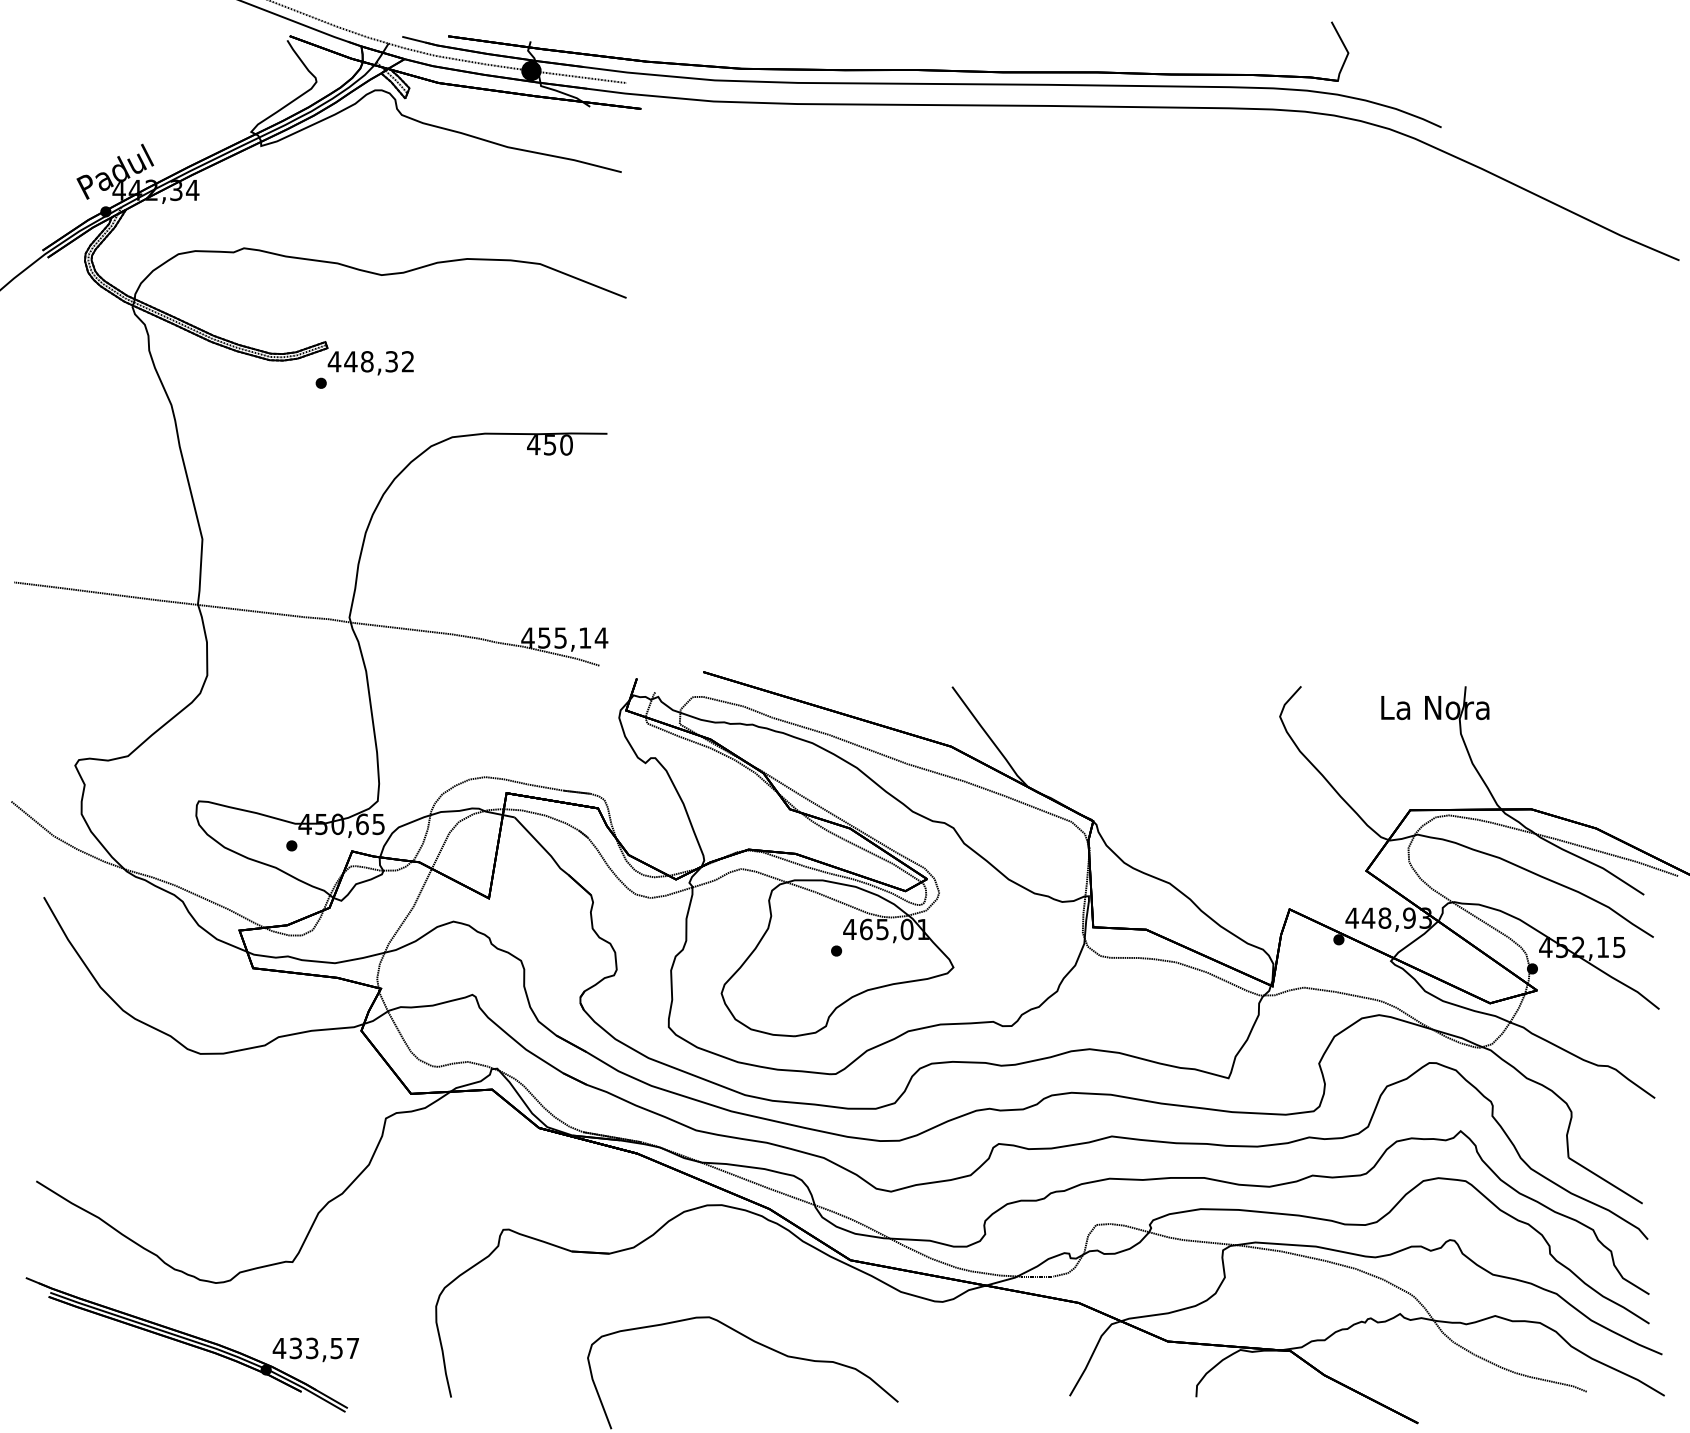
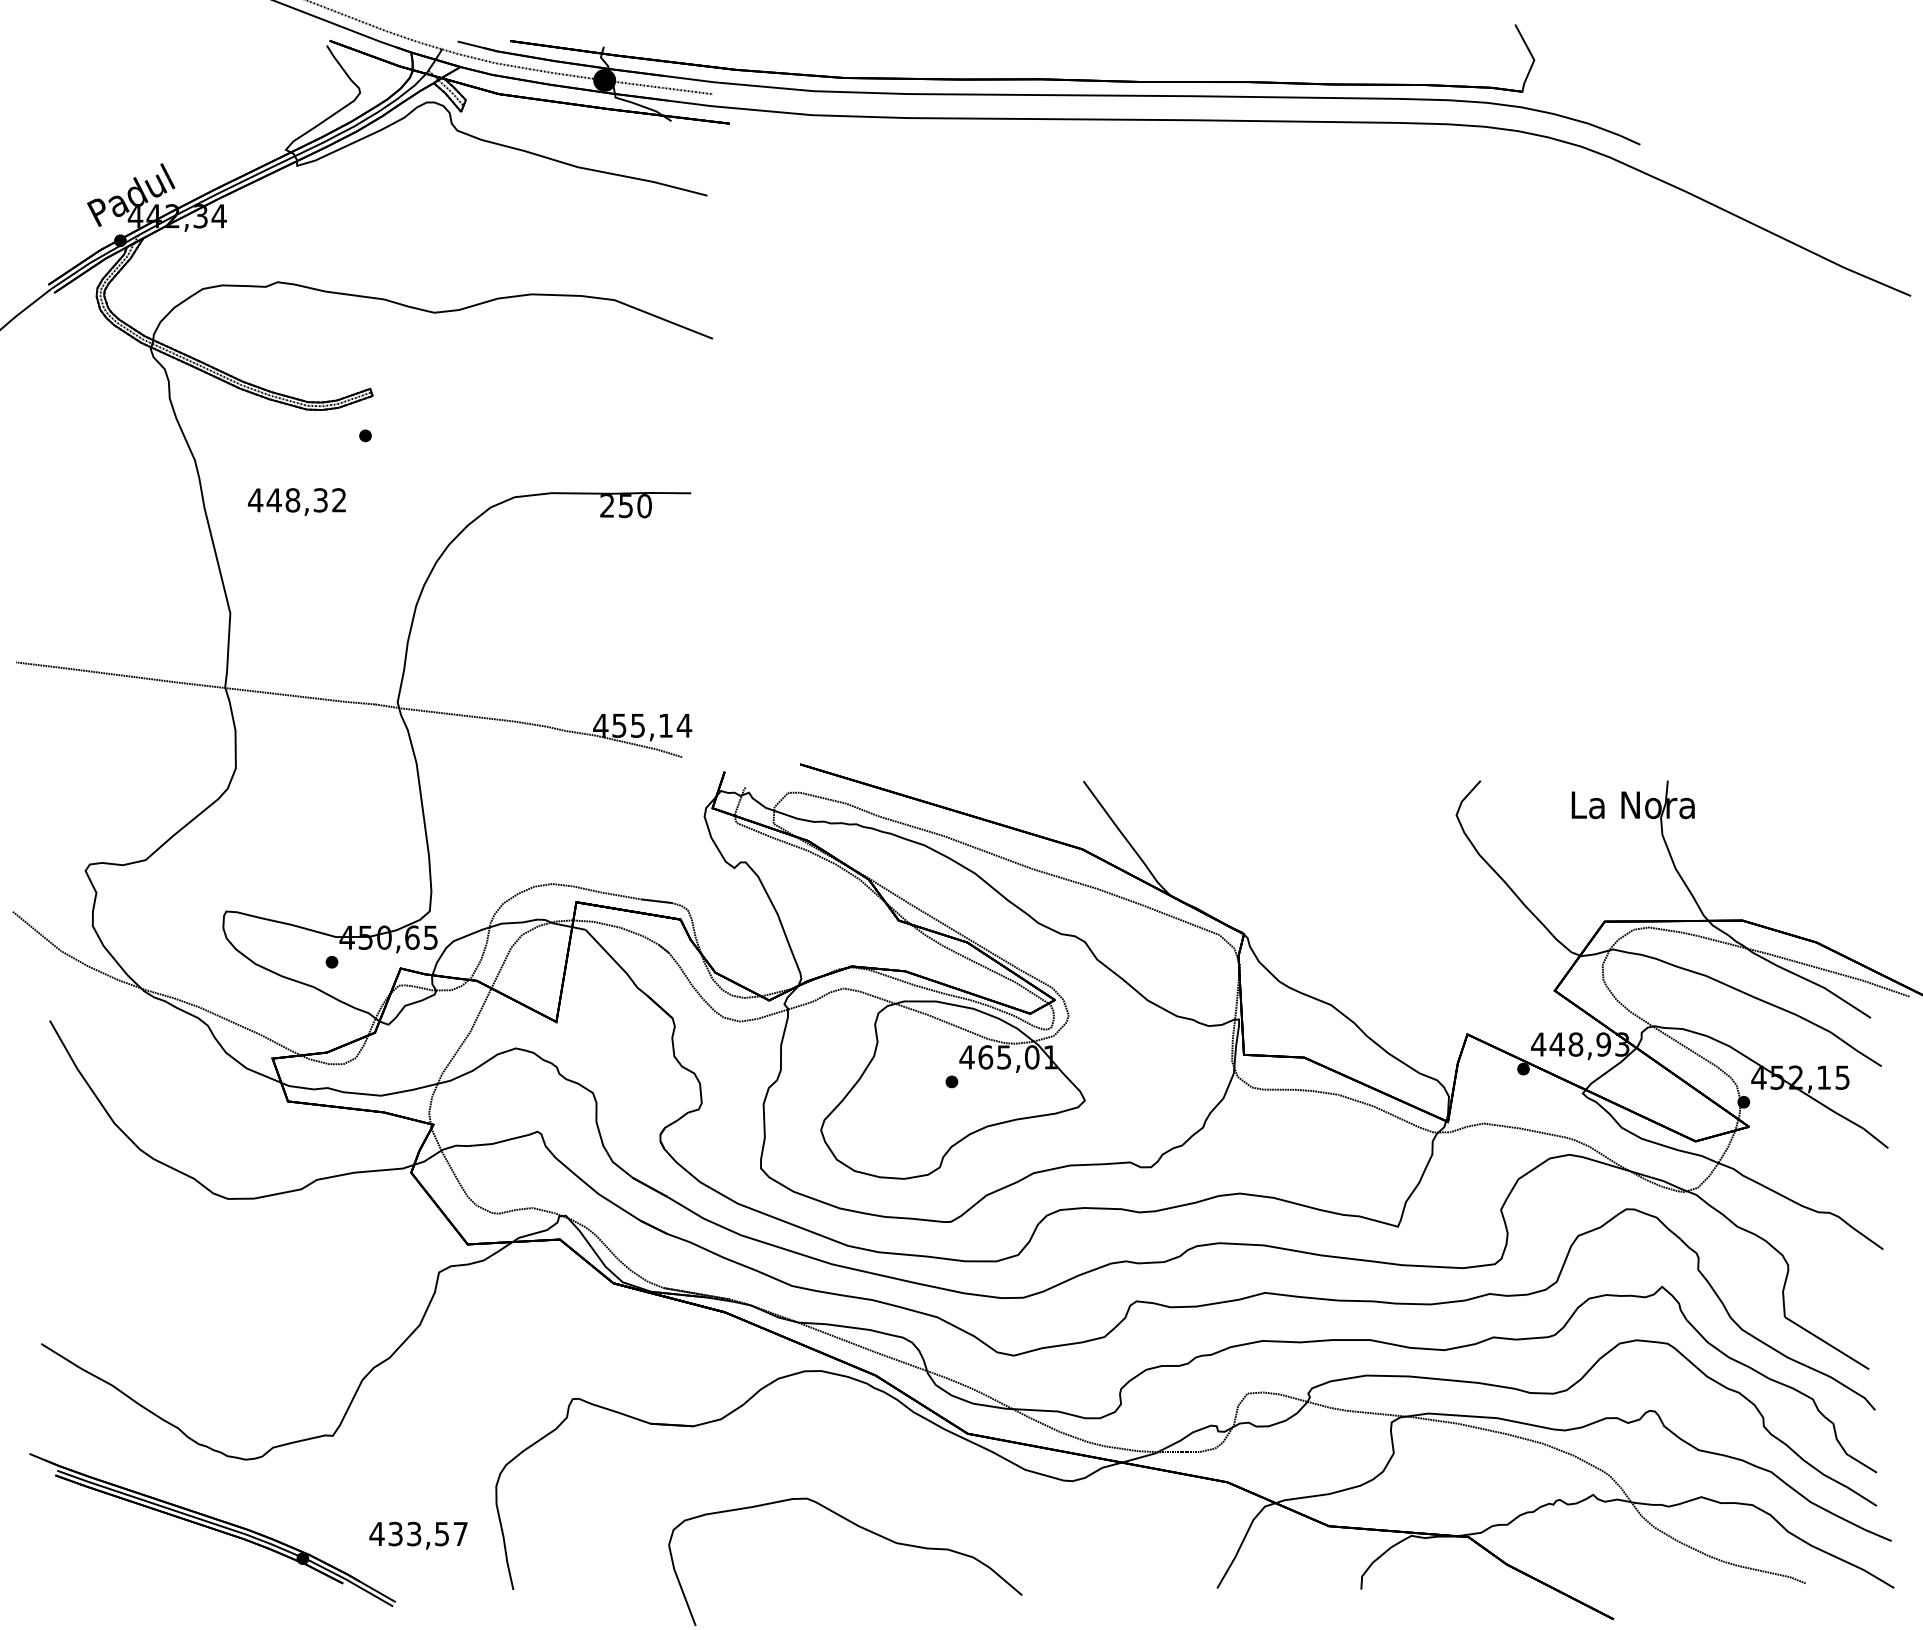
text: (370, 362) -> (296, 501), moved
text: (533, 444) -> (607, 505), 450 -> 250
text: (315, 1349) -> (418, 1535), moved

